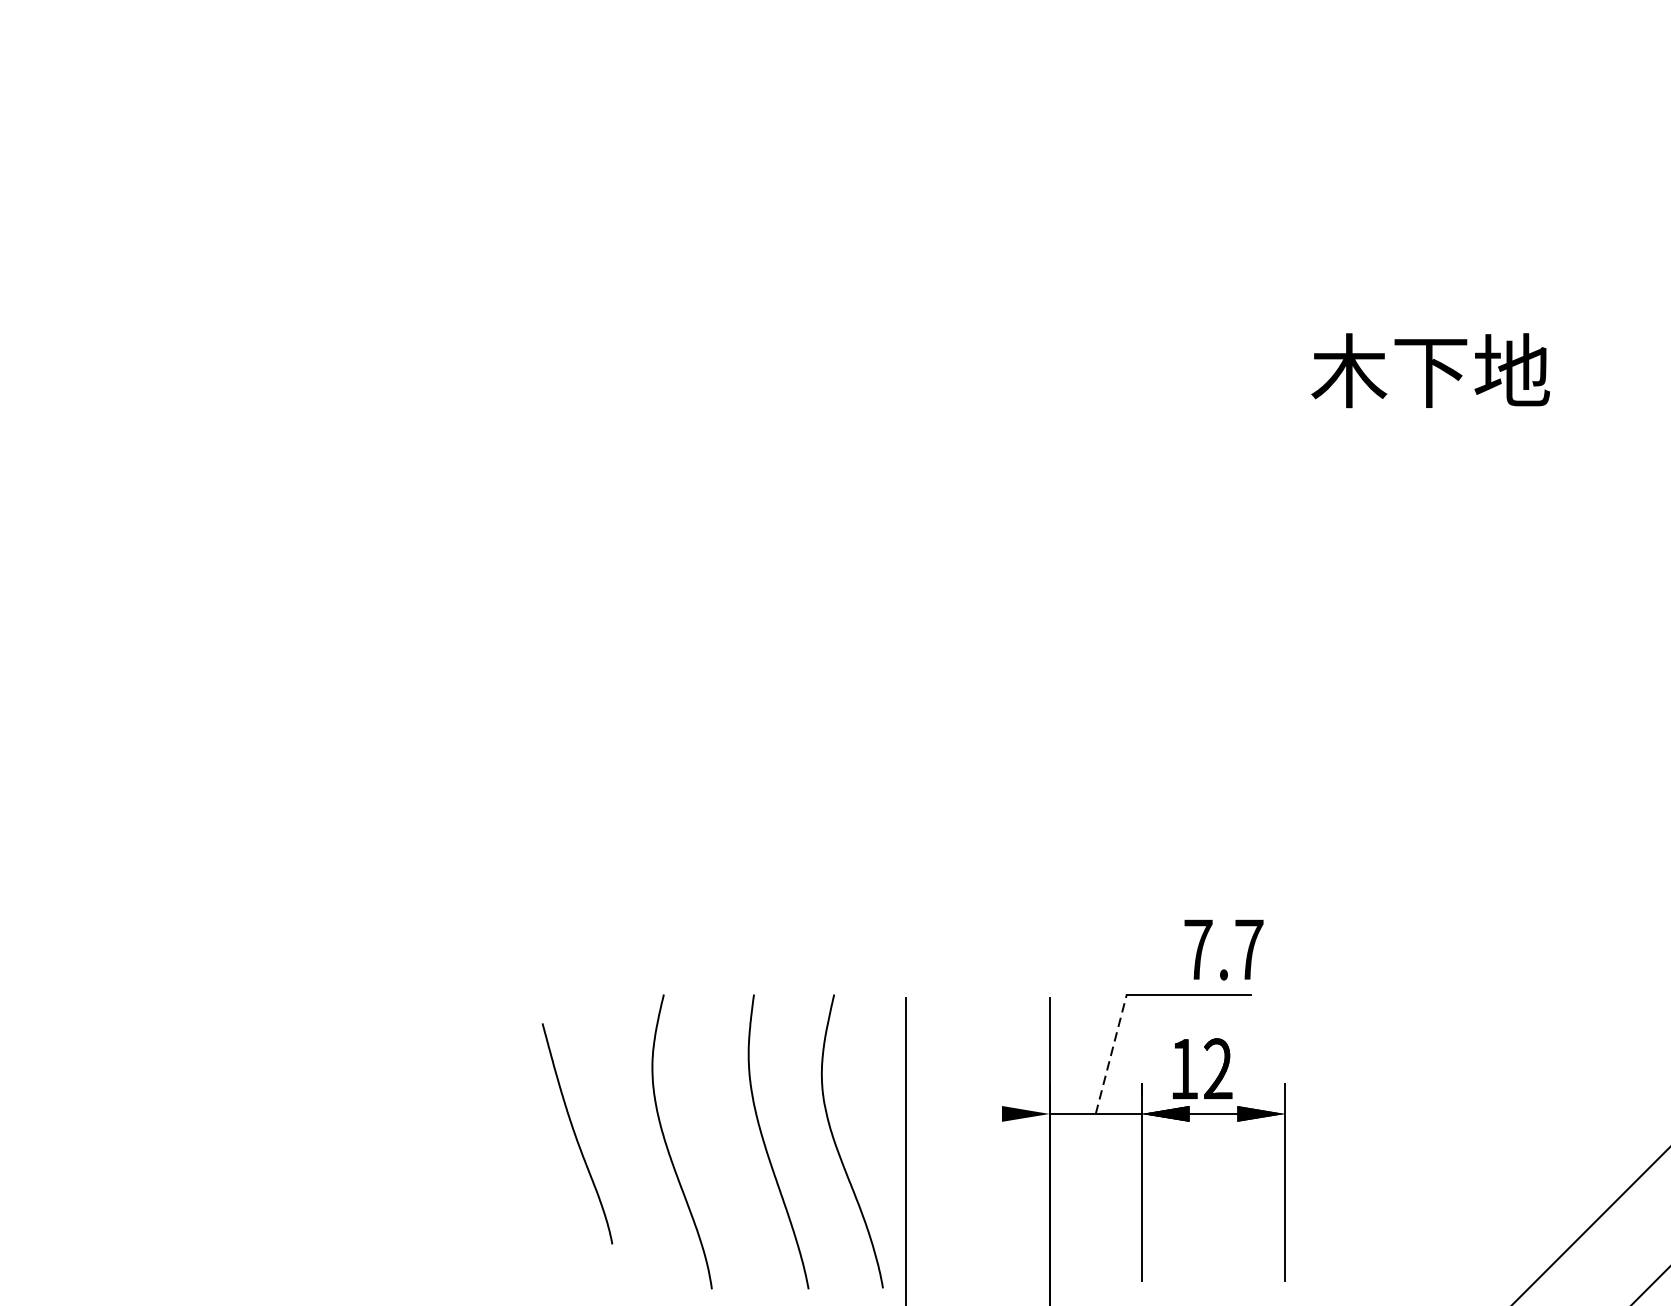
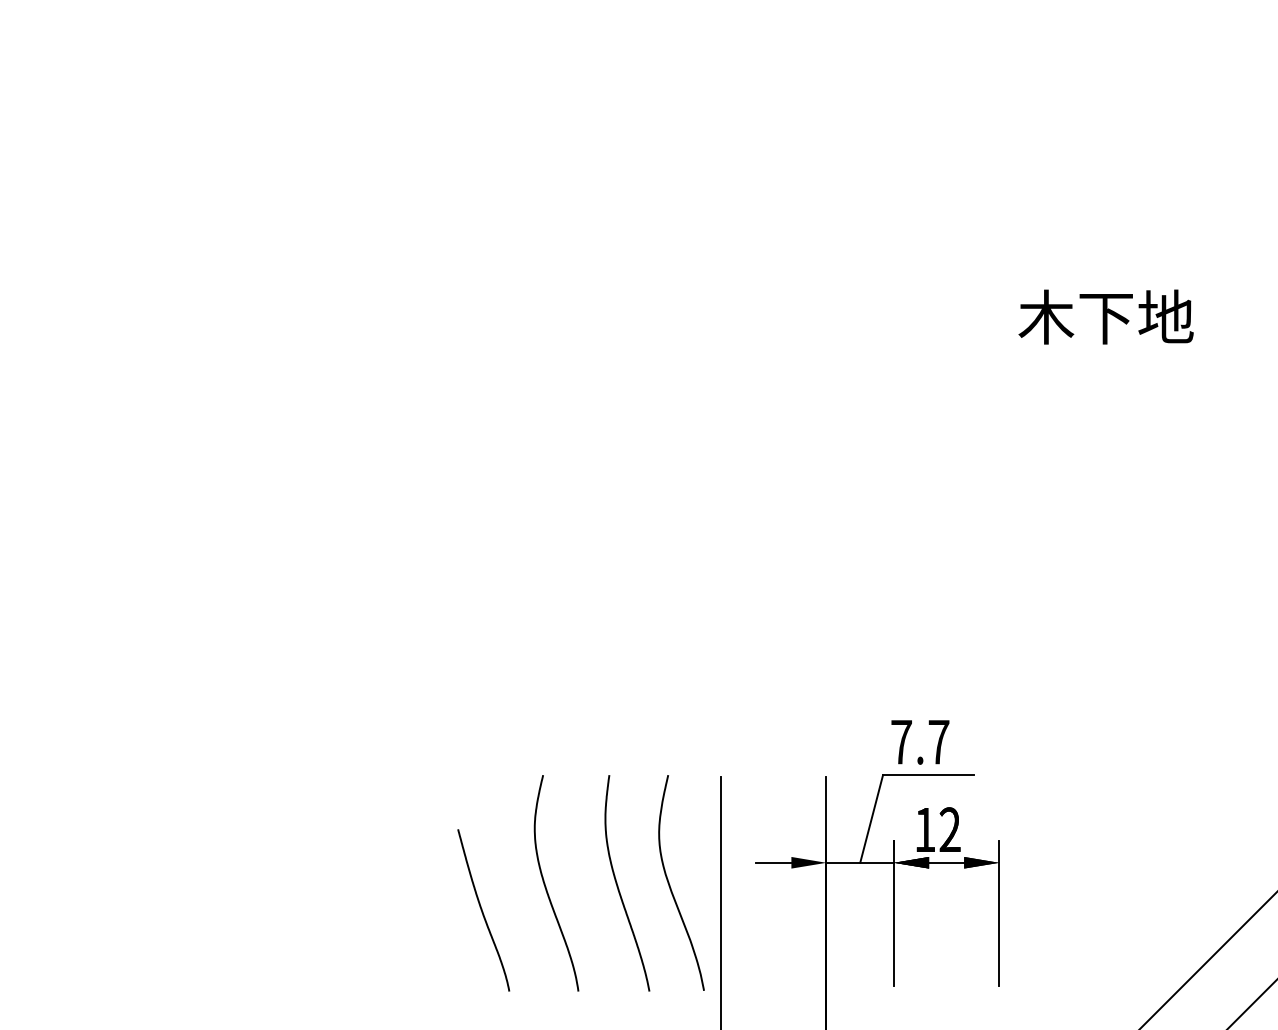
text: (1224, 950) -> (920, 742), moved
line: (1111, 1053) -> (871, 818), dashed -> solid
line: (977, 1113) -> (773, 862), added
curve: (575, 1133) -> (482, 910), moved

